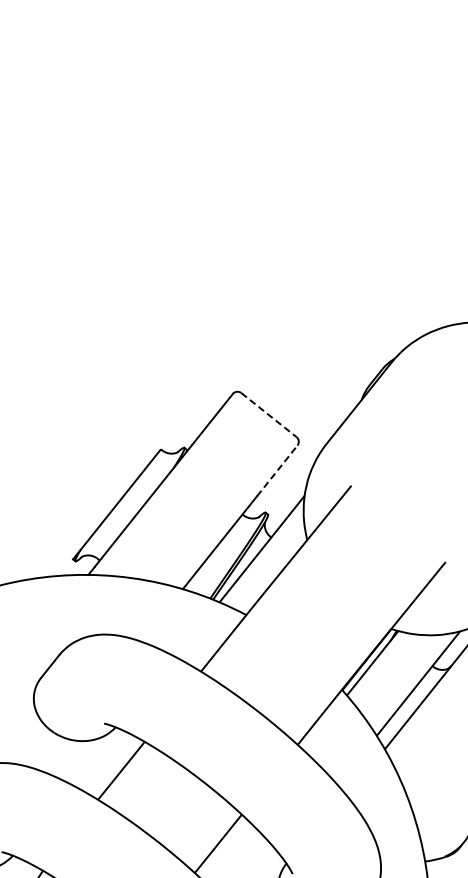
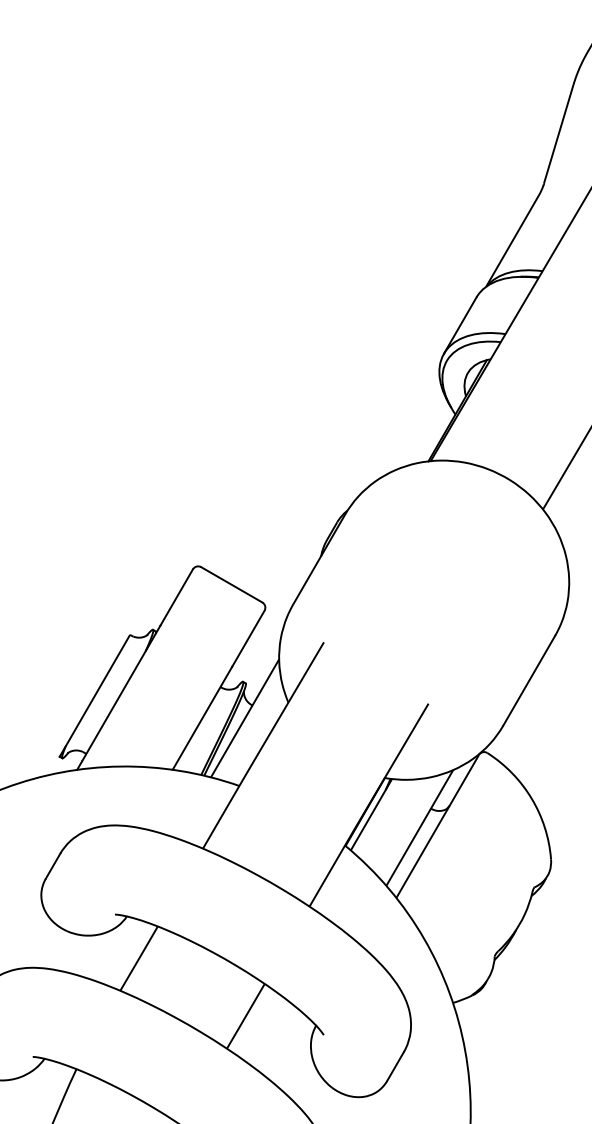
line: (269, 415) -> (232, 585), dashed -> solid
line: (277, 470) -> (248, 638), dashed -> solid

